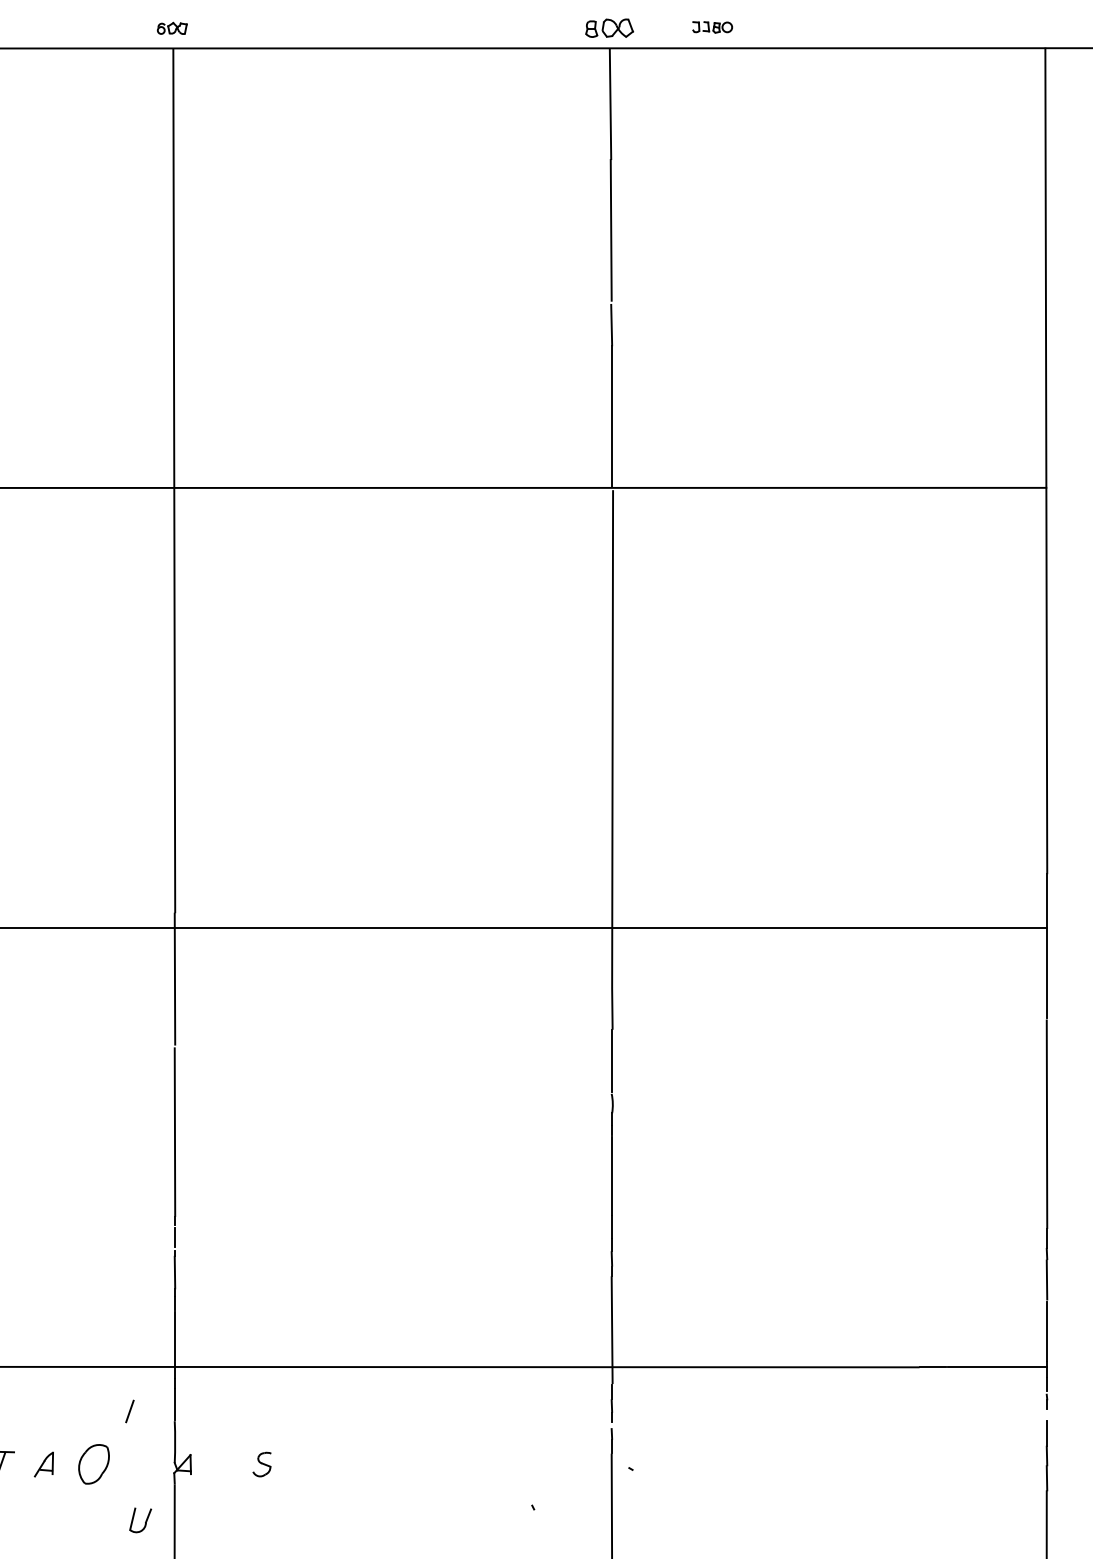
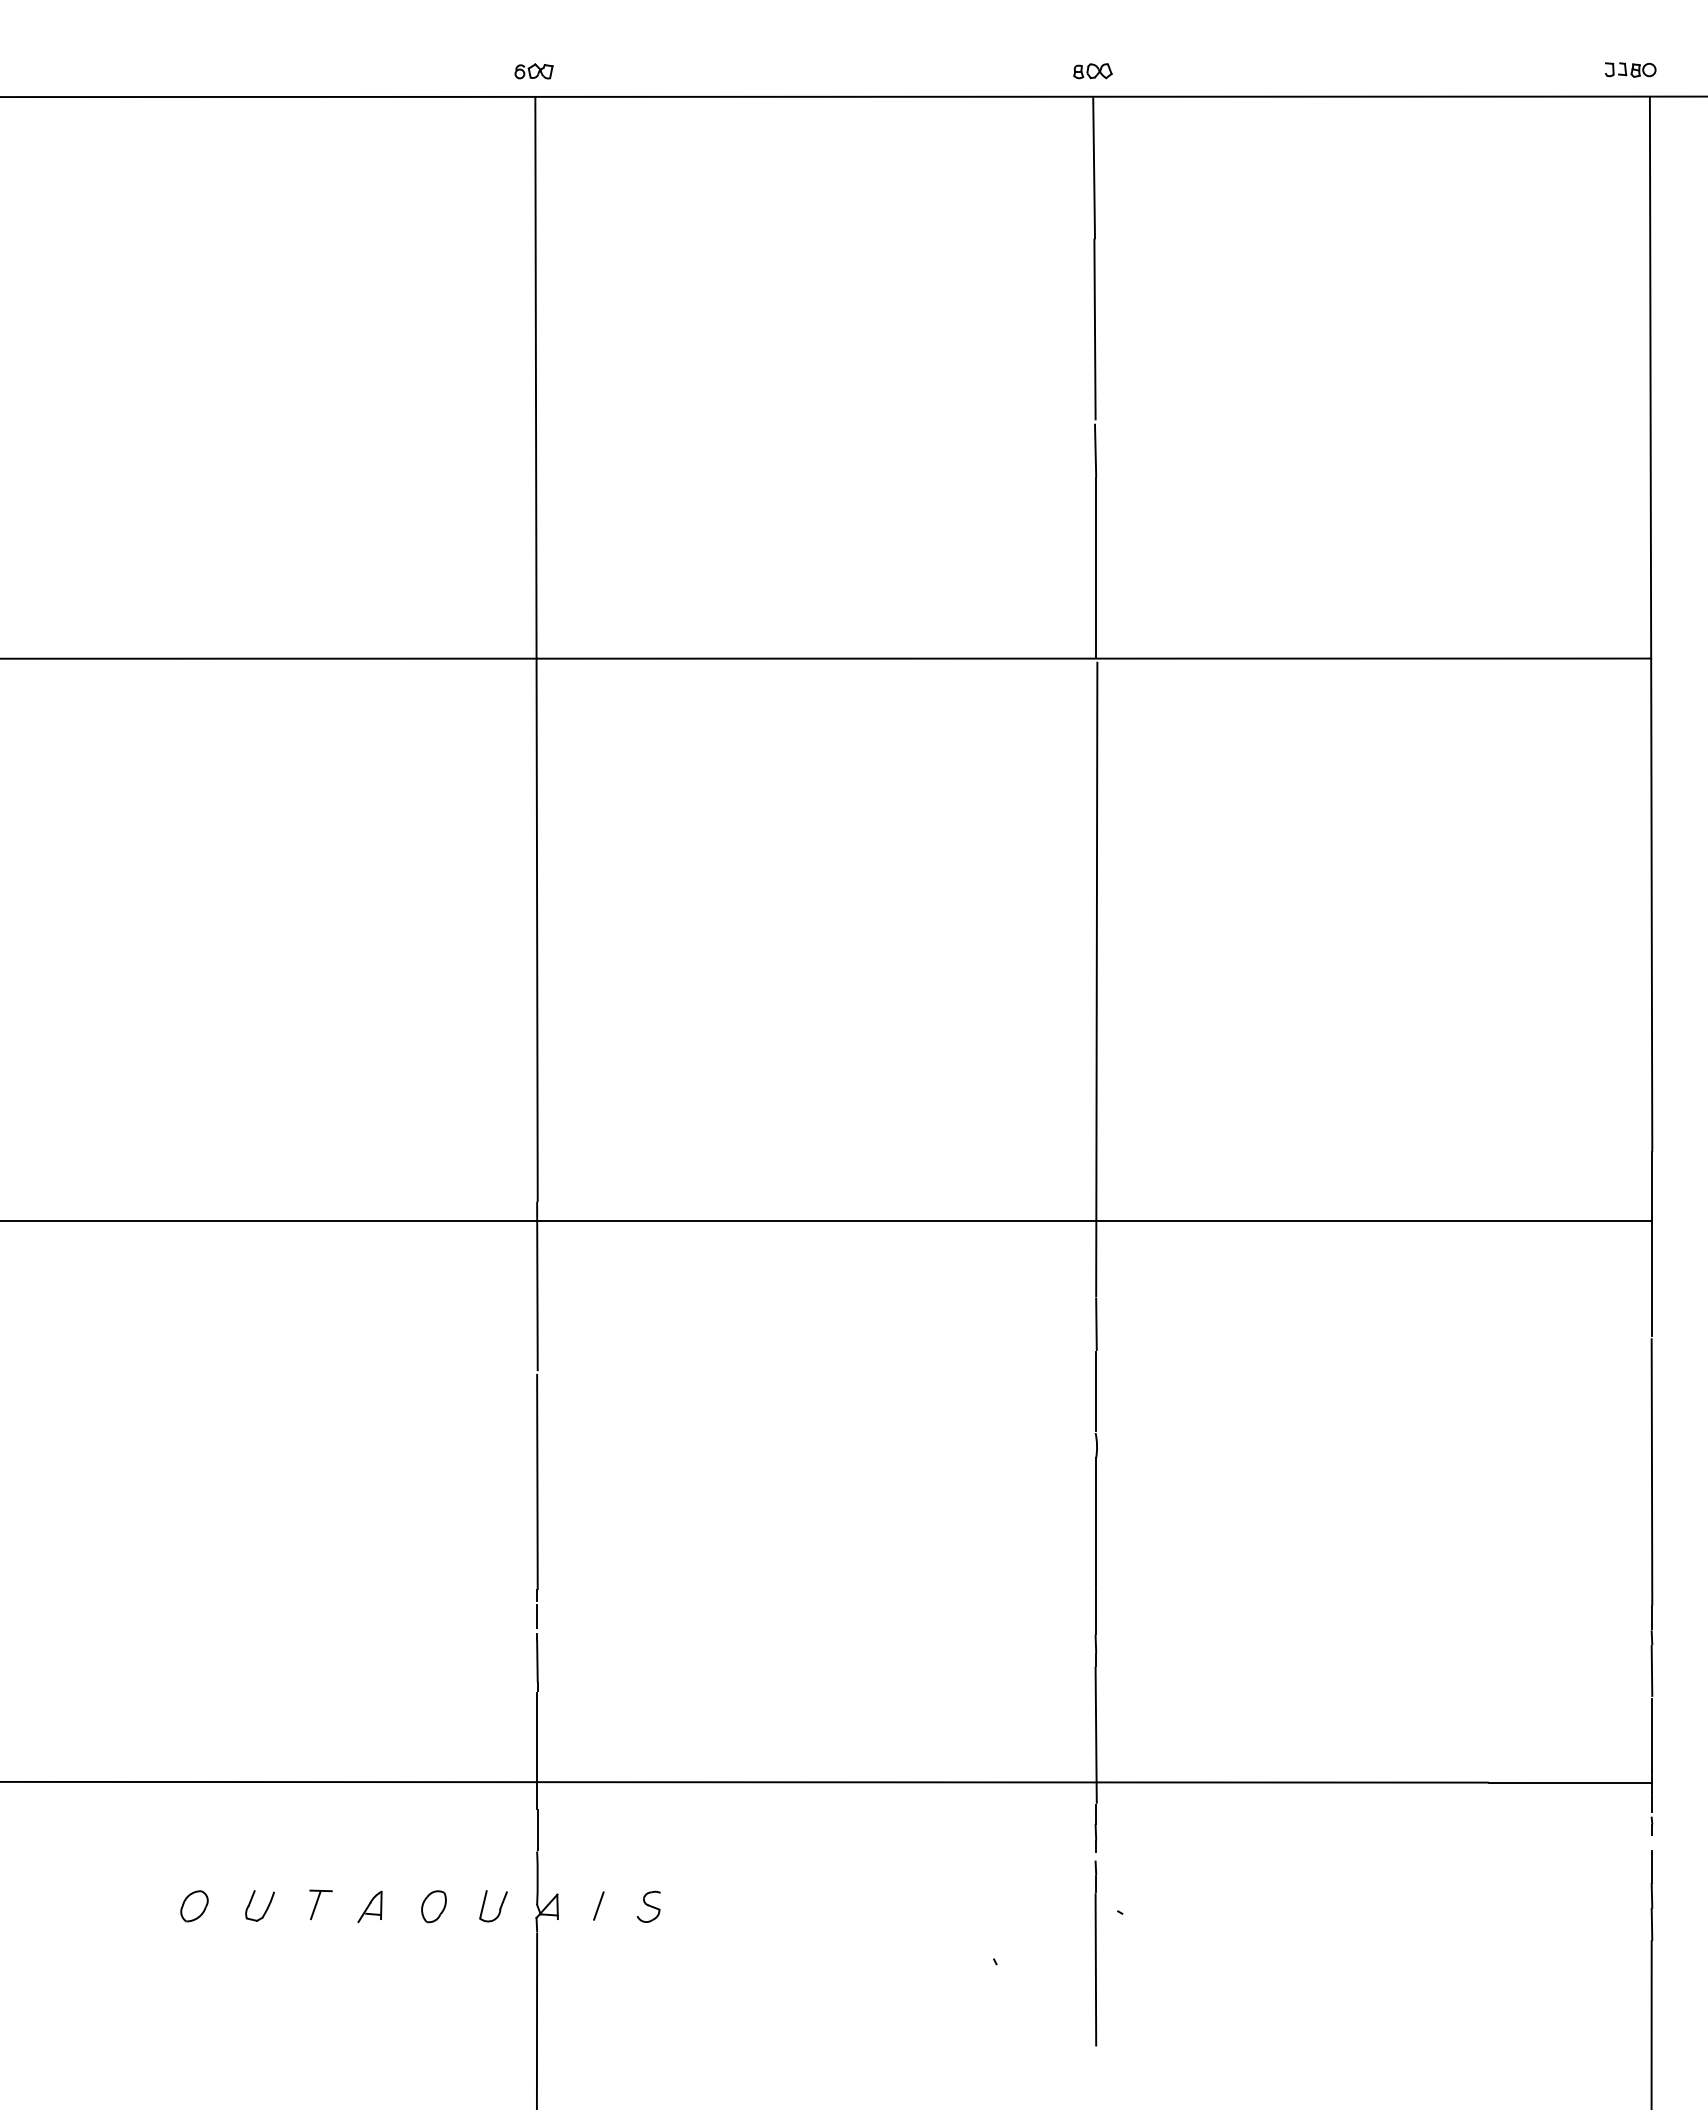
part: (712, 26) -> (1630, 69), moved
part: (609, 28) -> (1092, 71), size x0.62
line: (129, 1411) -> (598, 1905), moved
part: (93, 1464) -> (433, 1906), size x0.62
part: (145, 1522) -> (499, 1908), moved

